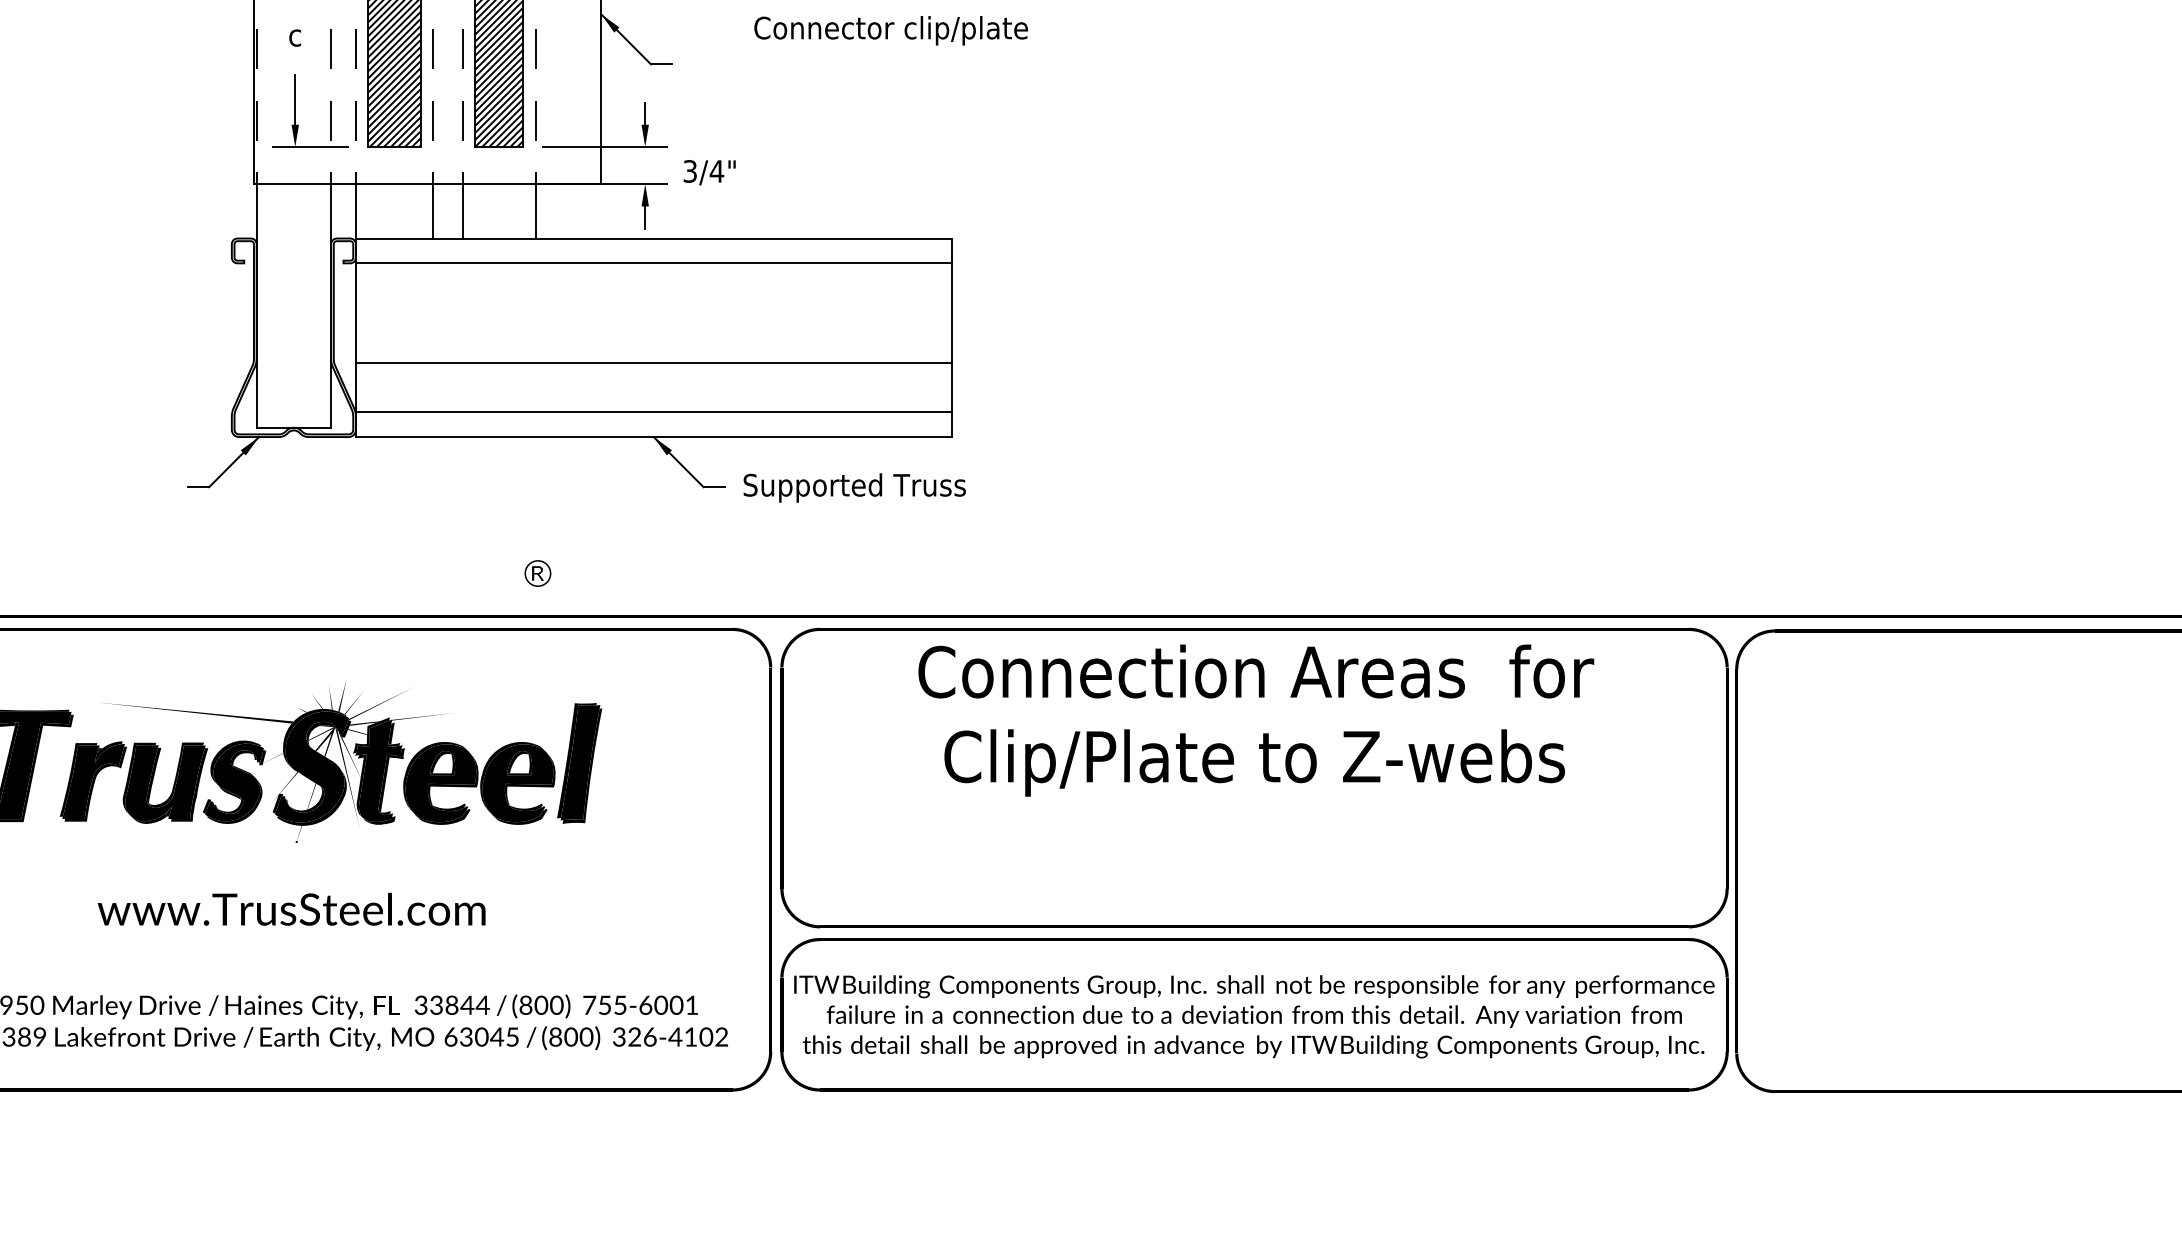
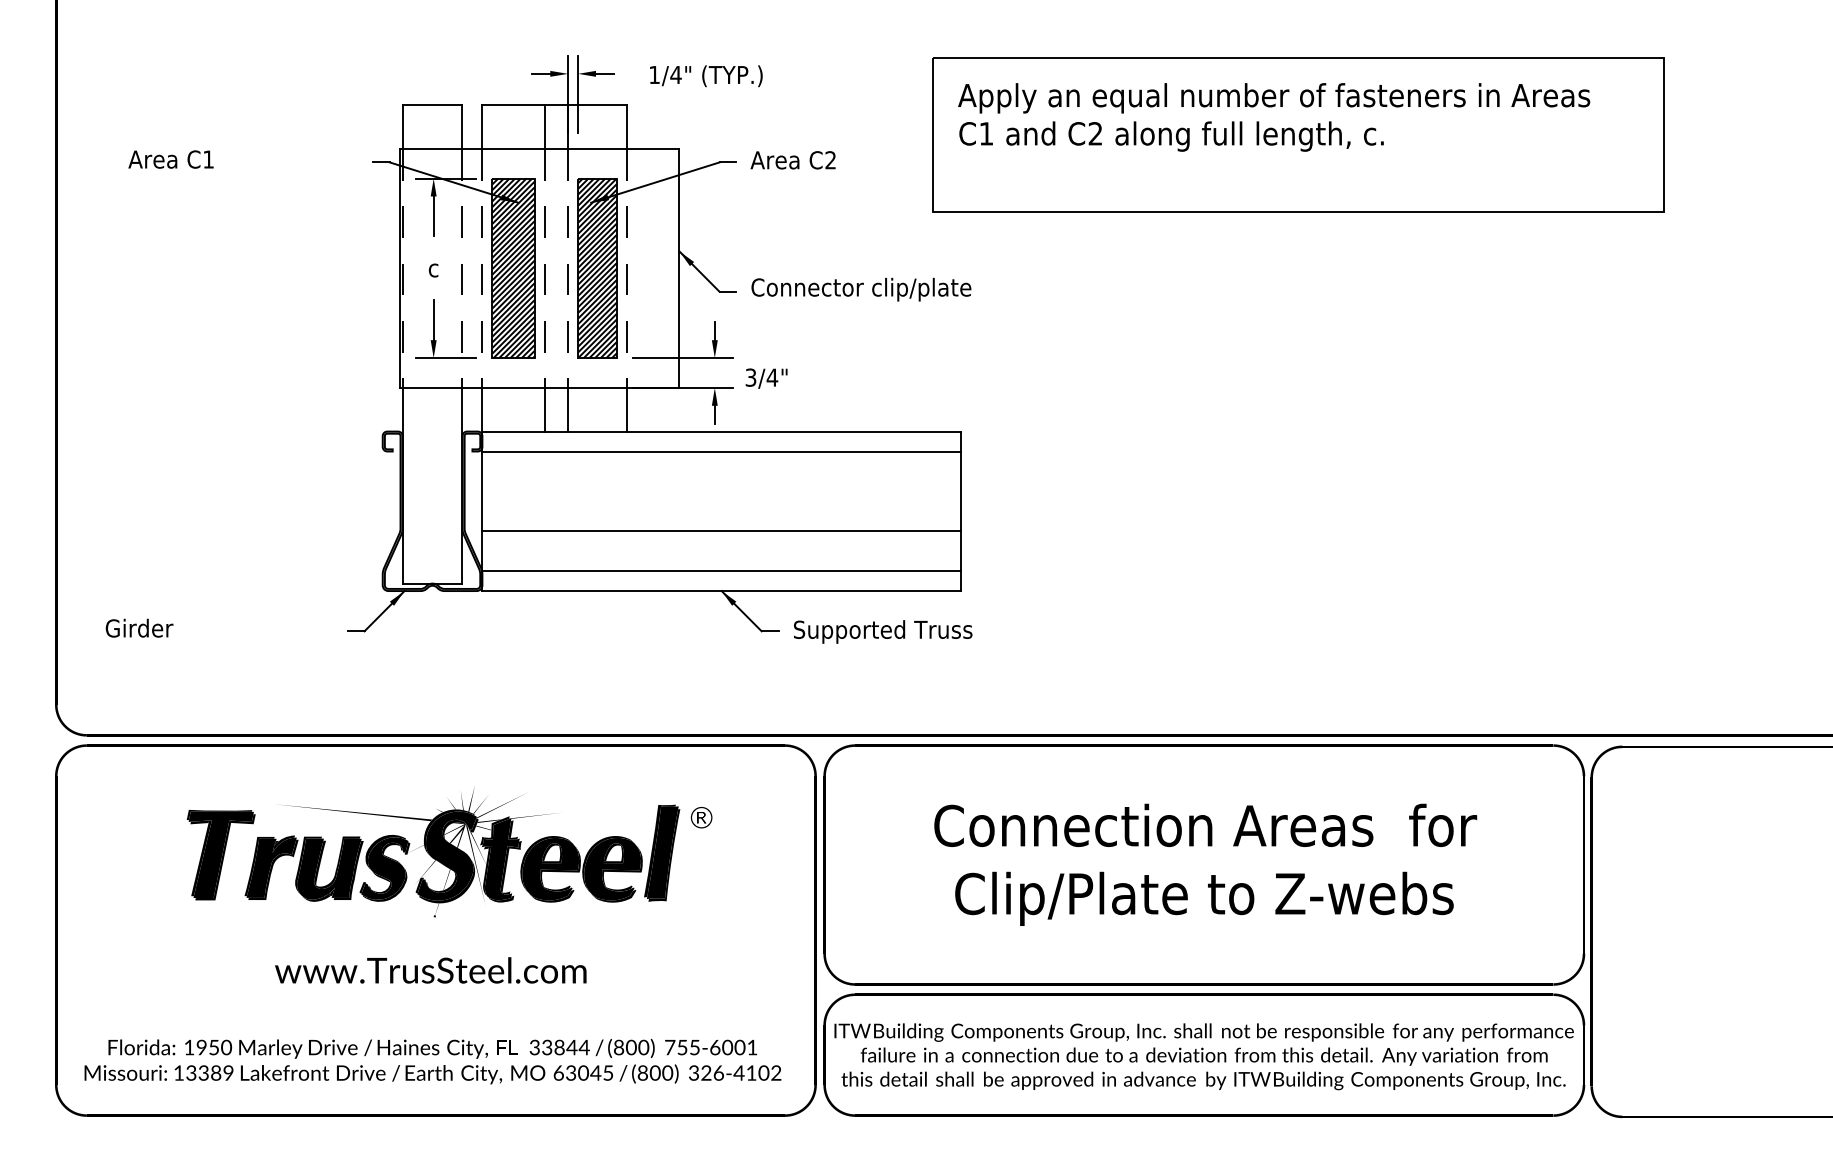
text: (891, 30) -> (861, 289), moved
part: (537, 573) -> (701, 817), moved
text: (1256, 720) -> (1205, 864), moved

